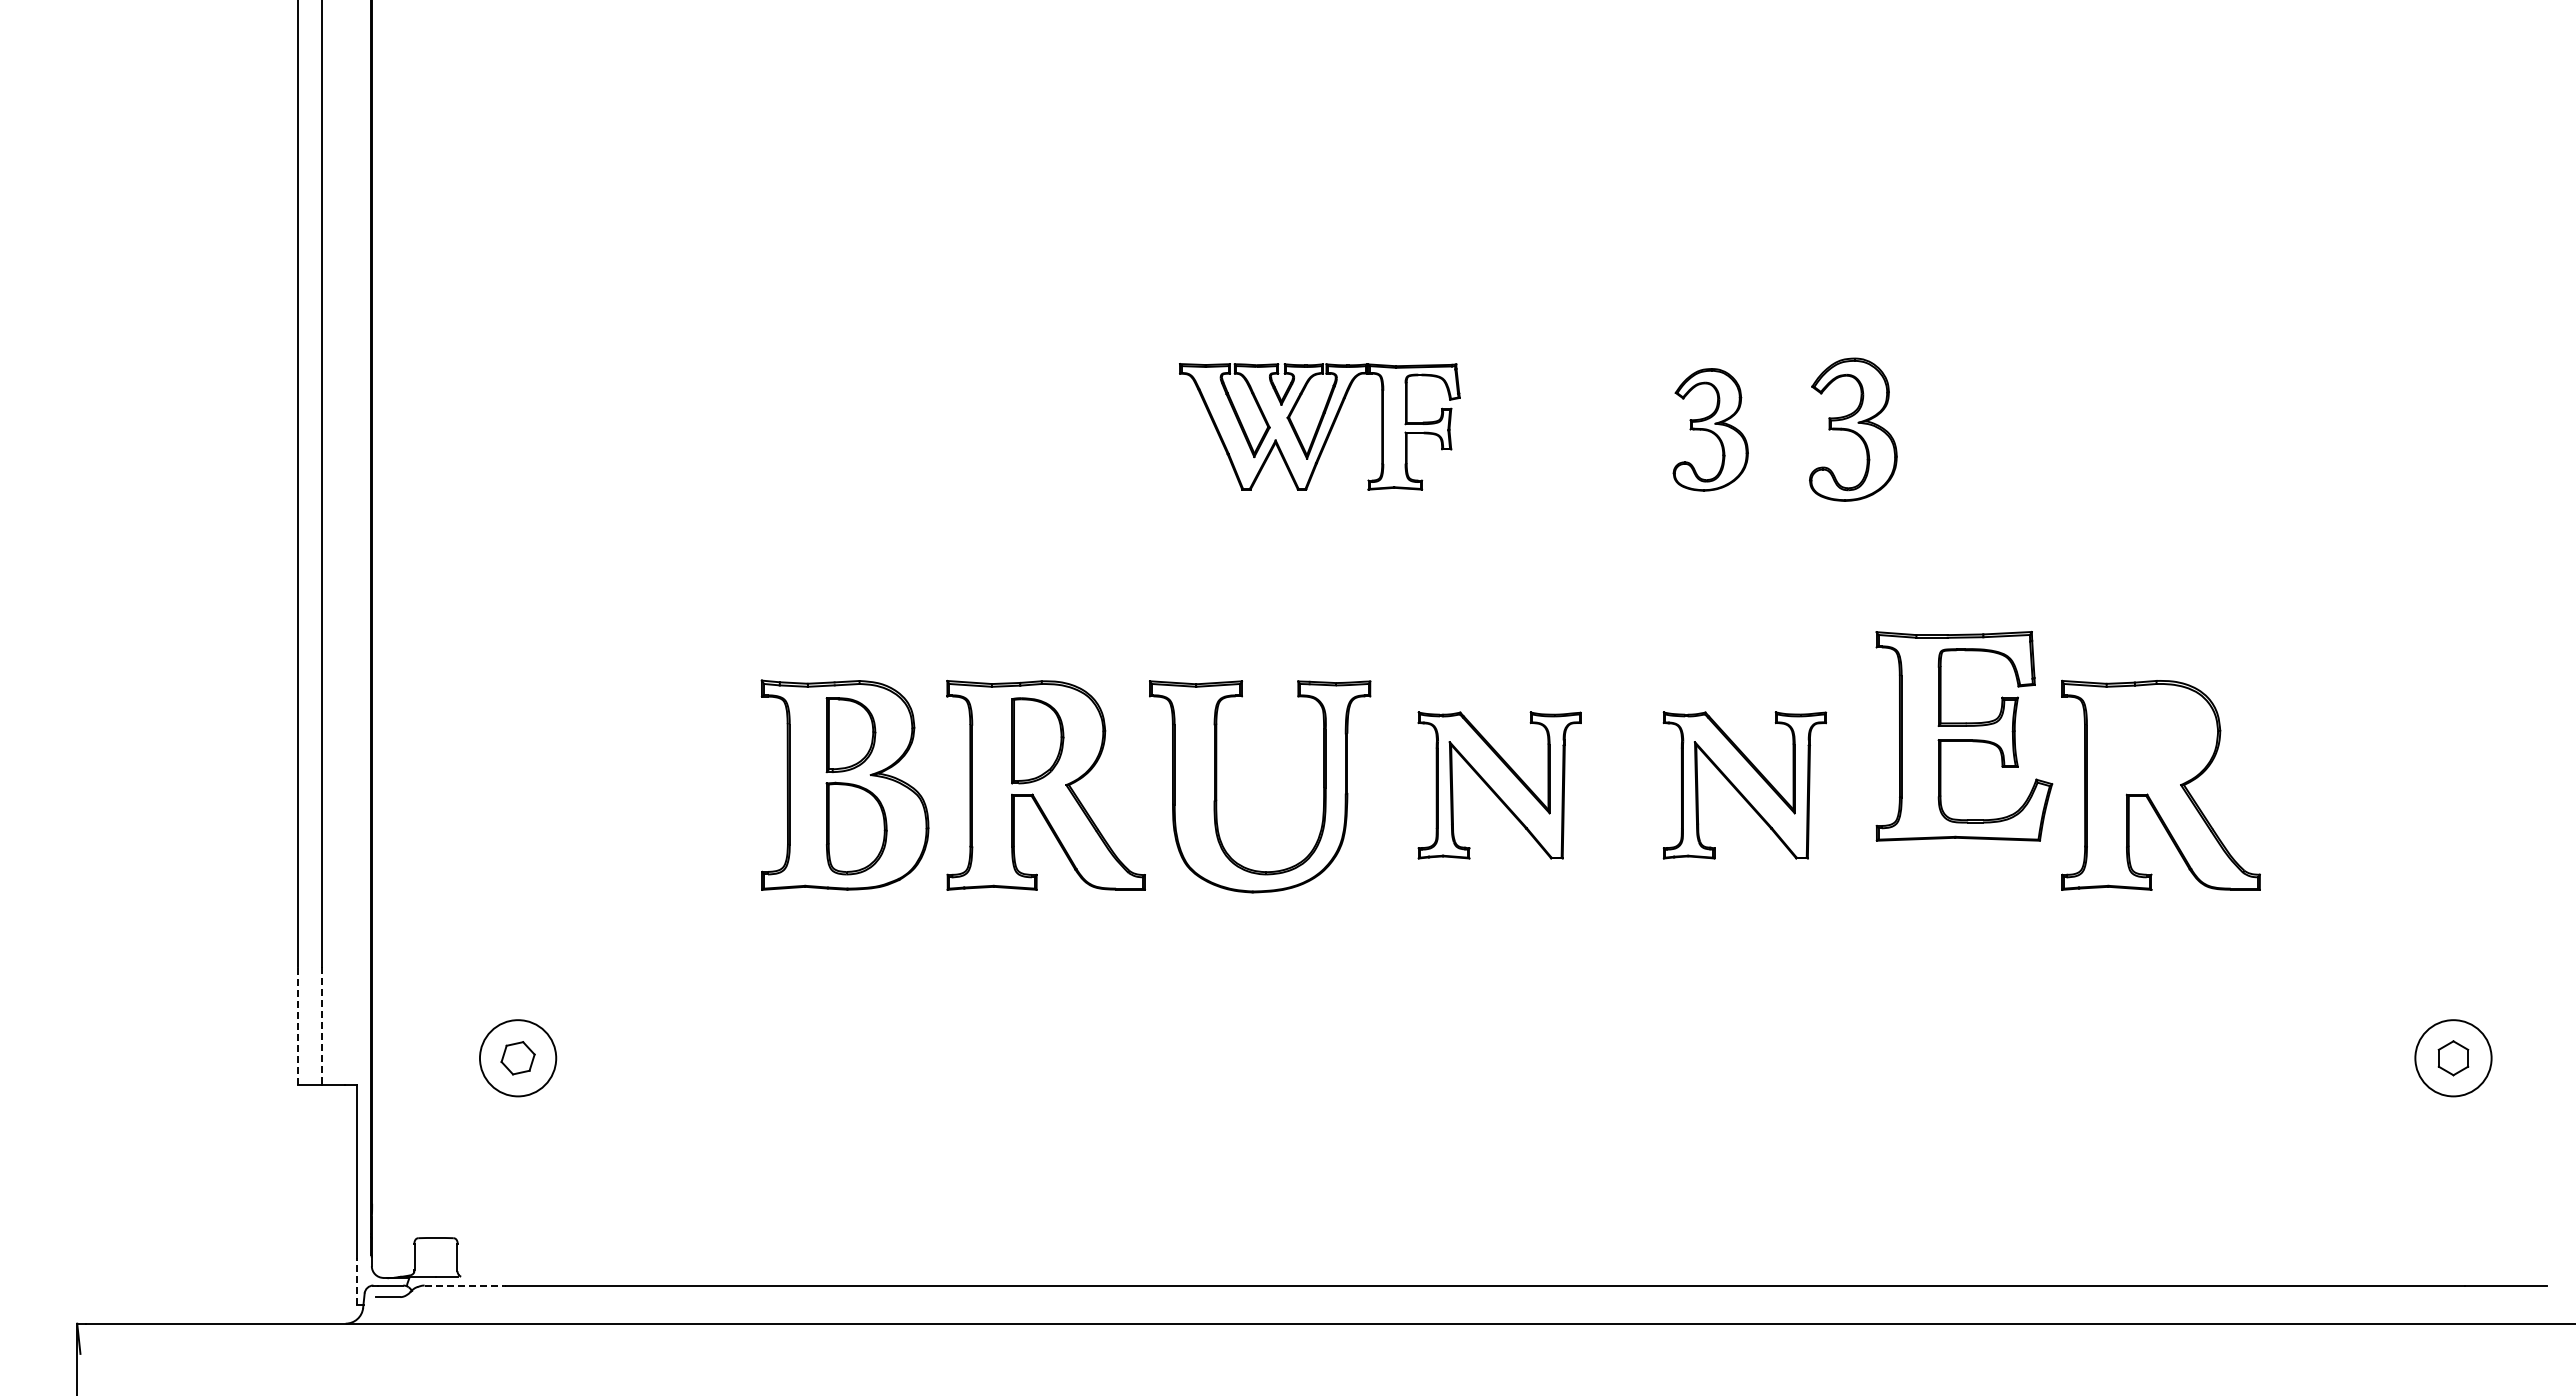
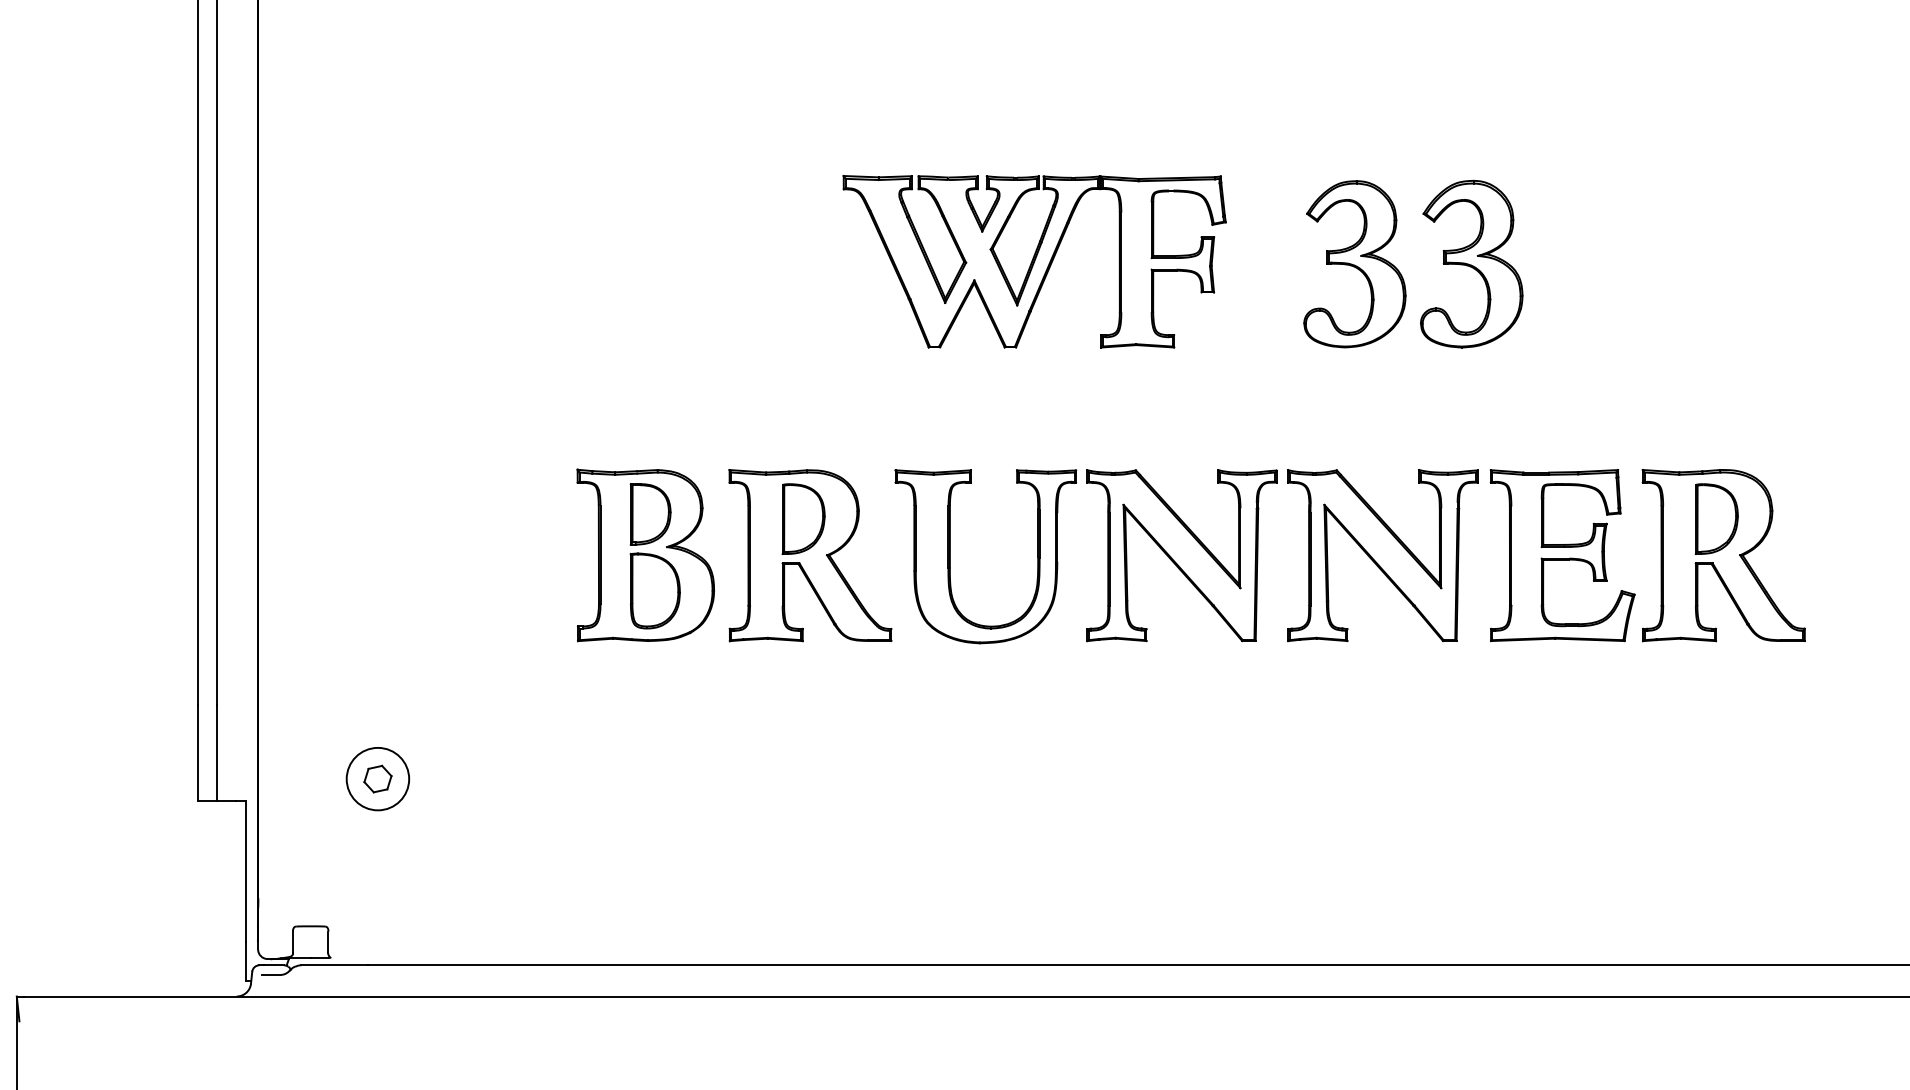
part: (1319, 426) -> (1034, 261), size x1.67
part: (1710, 429) -> (1354, 264), size x1.67
part: (1853, 429) -> (1471, 264), size x1.43
part: (1964, 736) -> (1562, 555), moved
part: (2152, 740) -> (1716, 518), added
part: (1499, 785) -> (1181, 555), size x1.43
part: (1744, 785) -> (1382, 555), size x1.43
line: (298, 1026) -> (198, 753), dashed -> solid
line: (321, 1026) -> (216, 753), dashed -> solid
line: (356, 1280) -> (245, 961), dashed -> solid
line: (465, 1285) -> (334, 965), dashed -> solid

